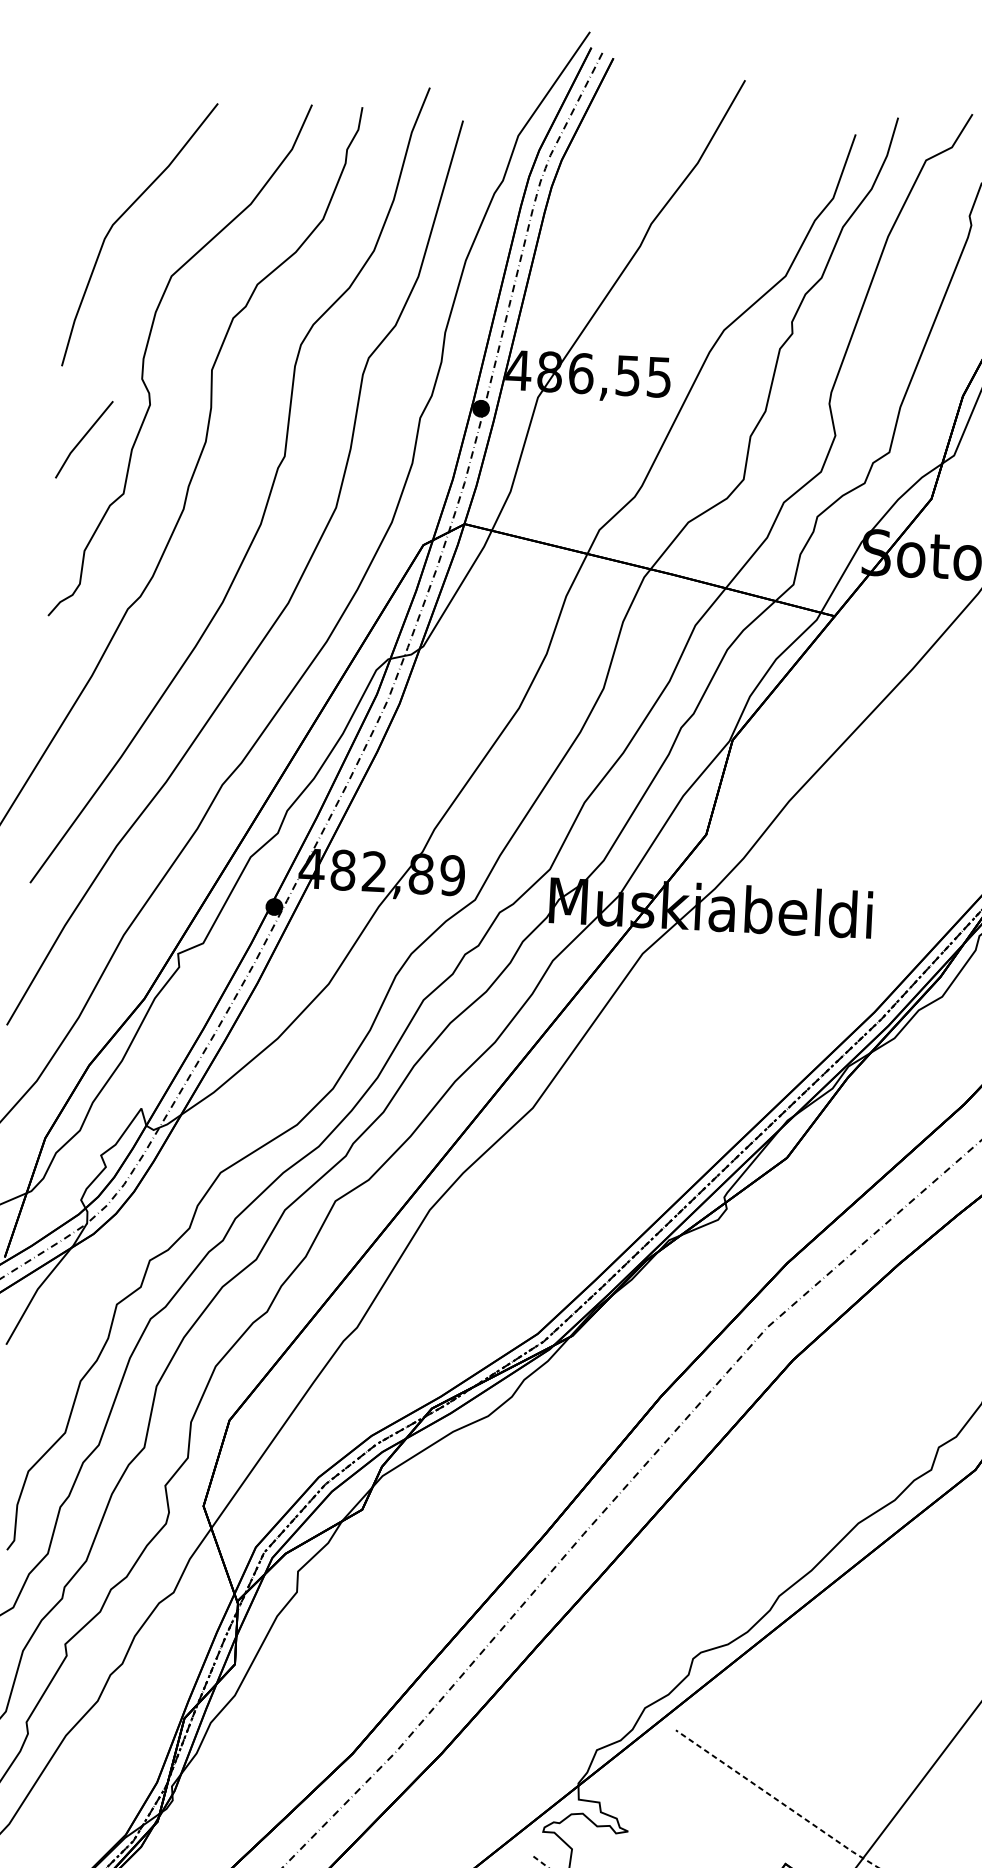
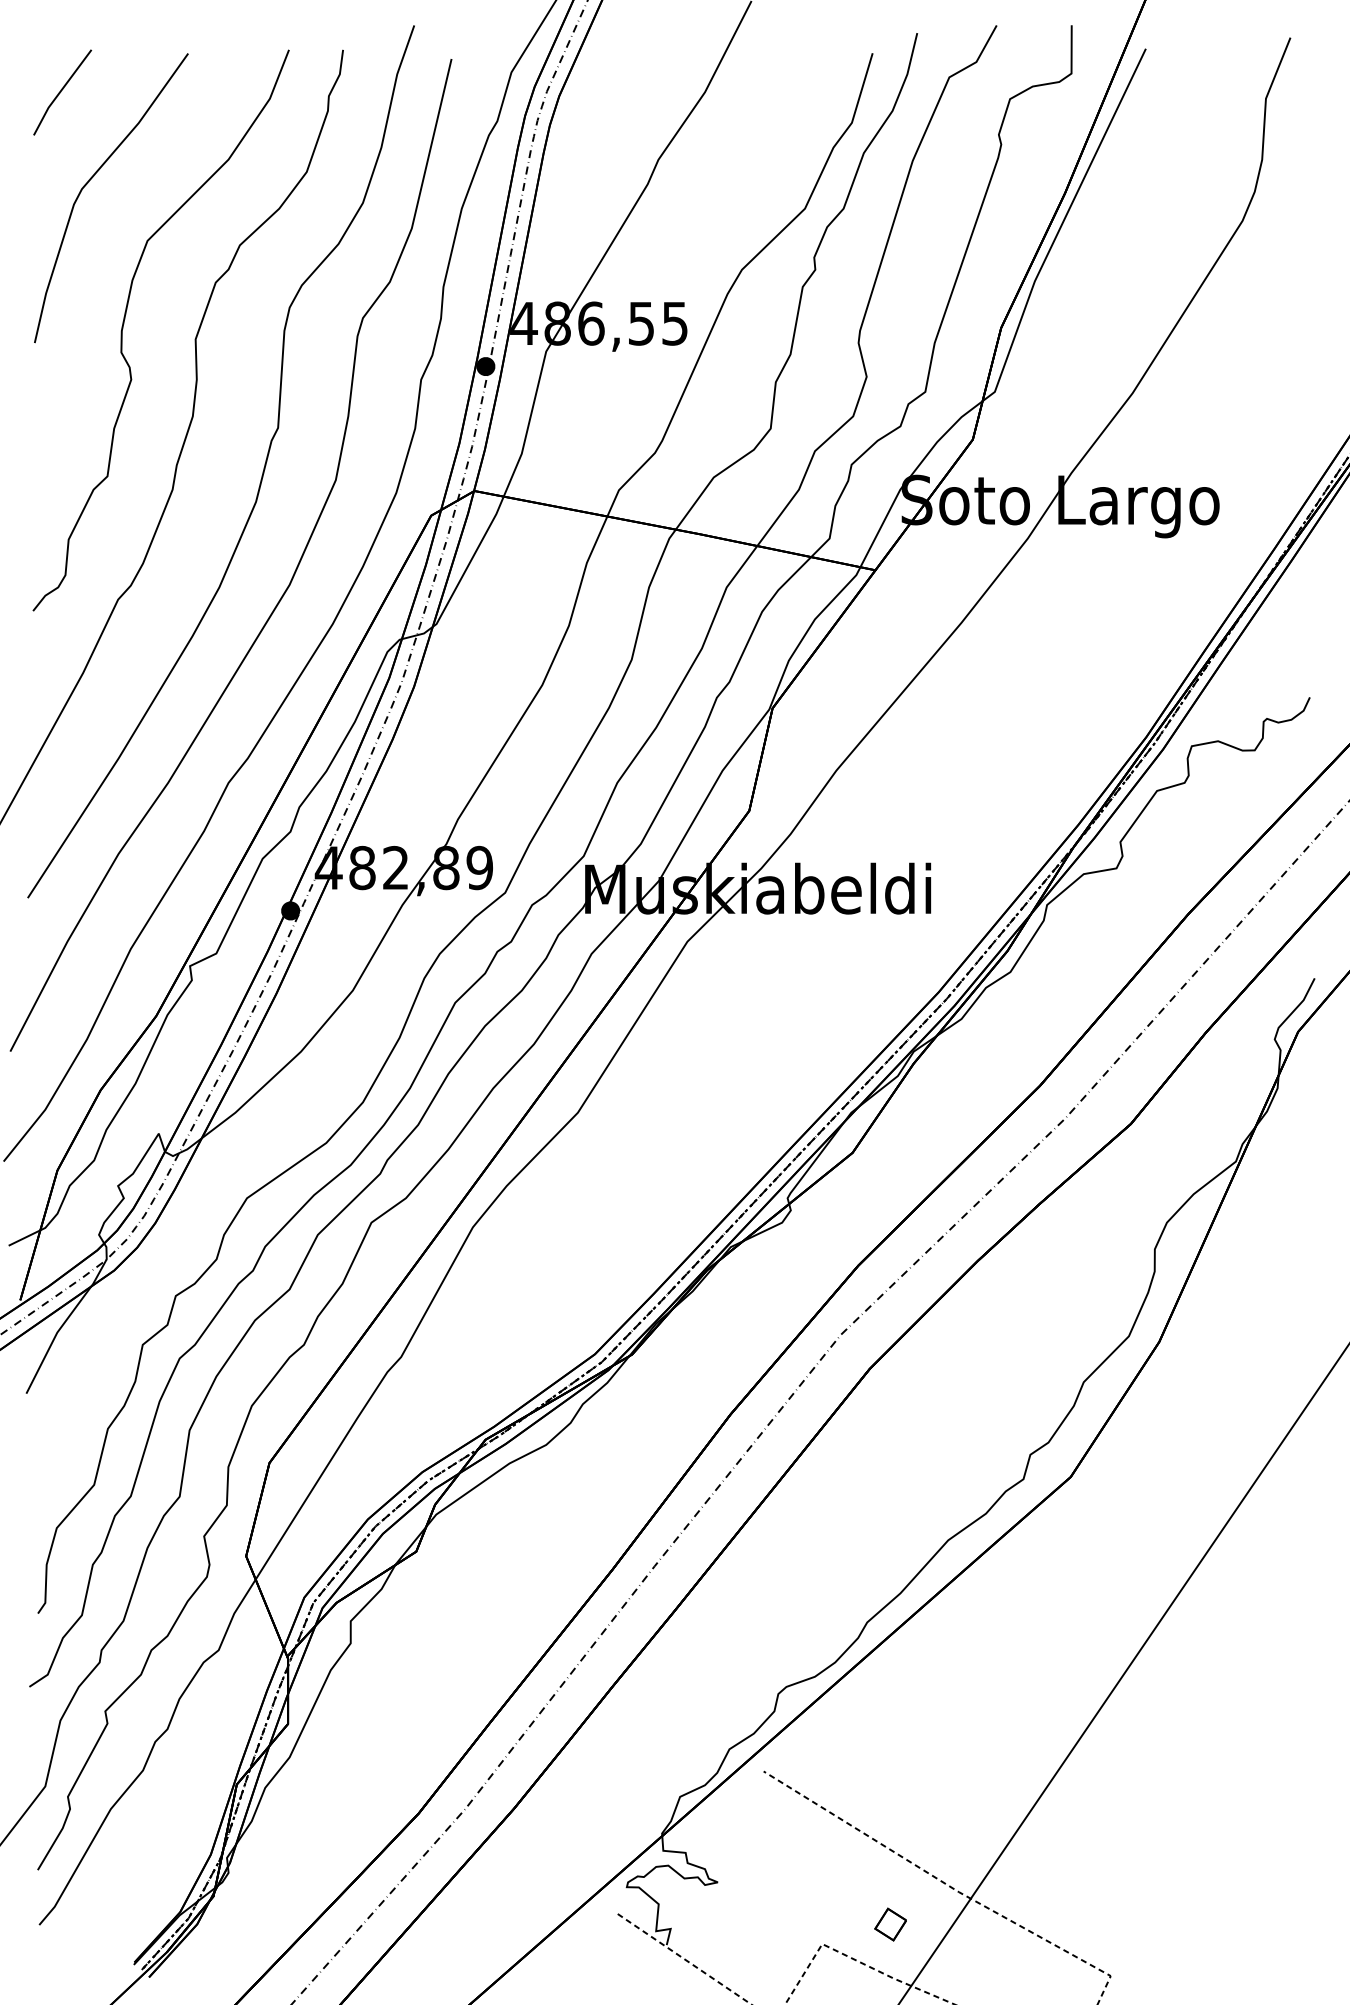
line: (83, 439) -> (61, 92), moved

